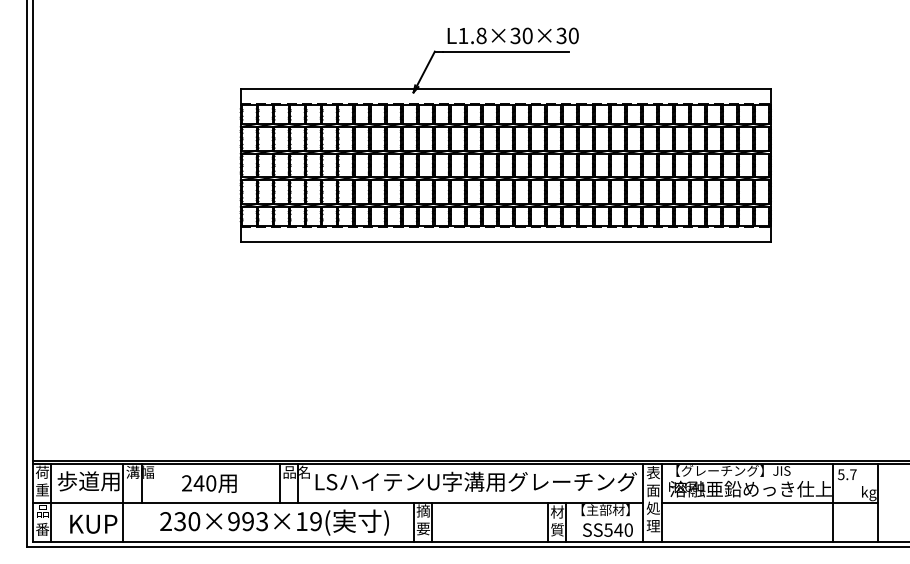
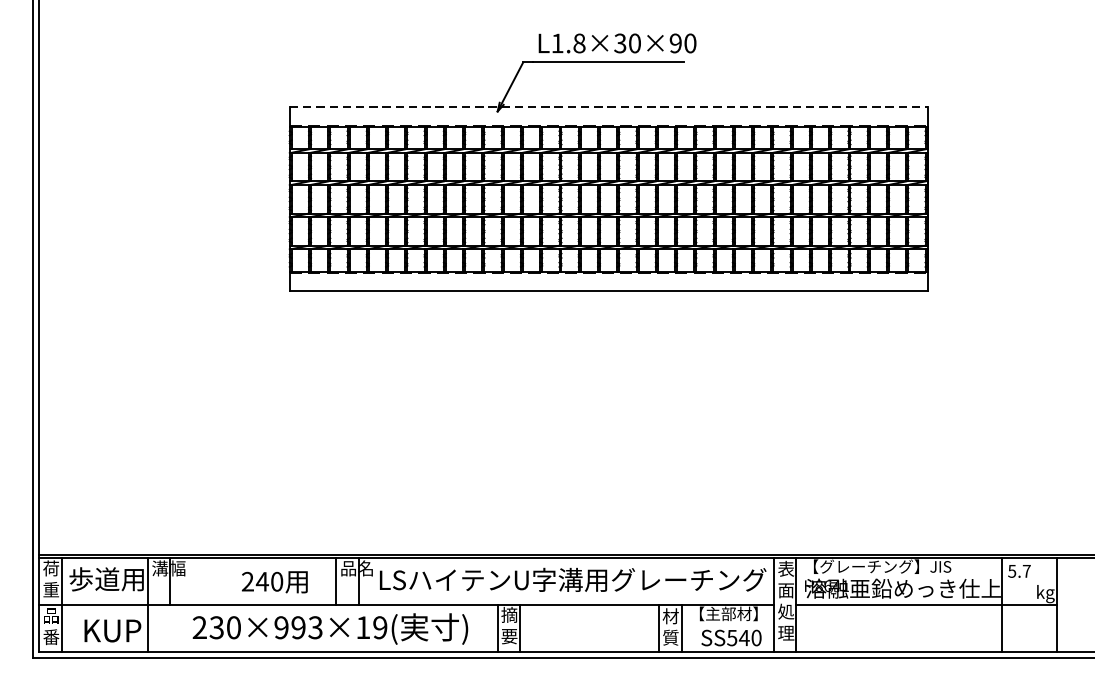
text: (561, 36) -> (675, 44), L1.8×30×30 -> L1.8×30×90
line: (506, 89) -> (609, 107), solid -> dashed
text: (209, 483) -> (274, 581), moved

